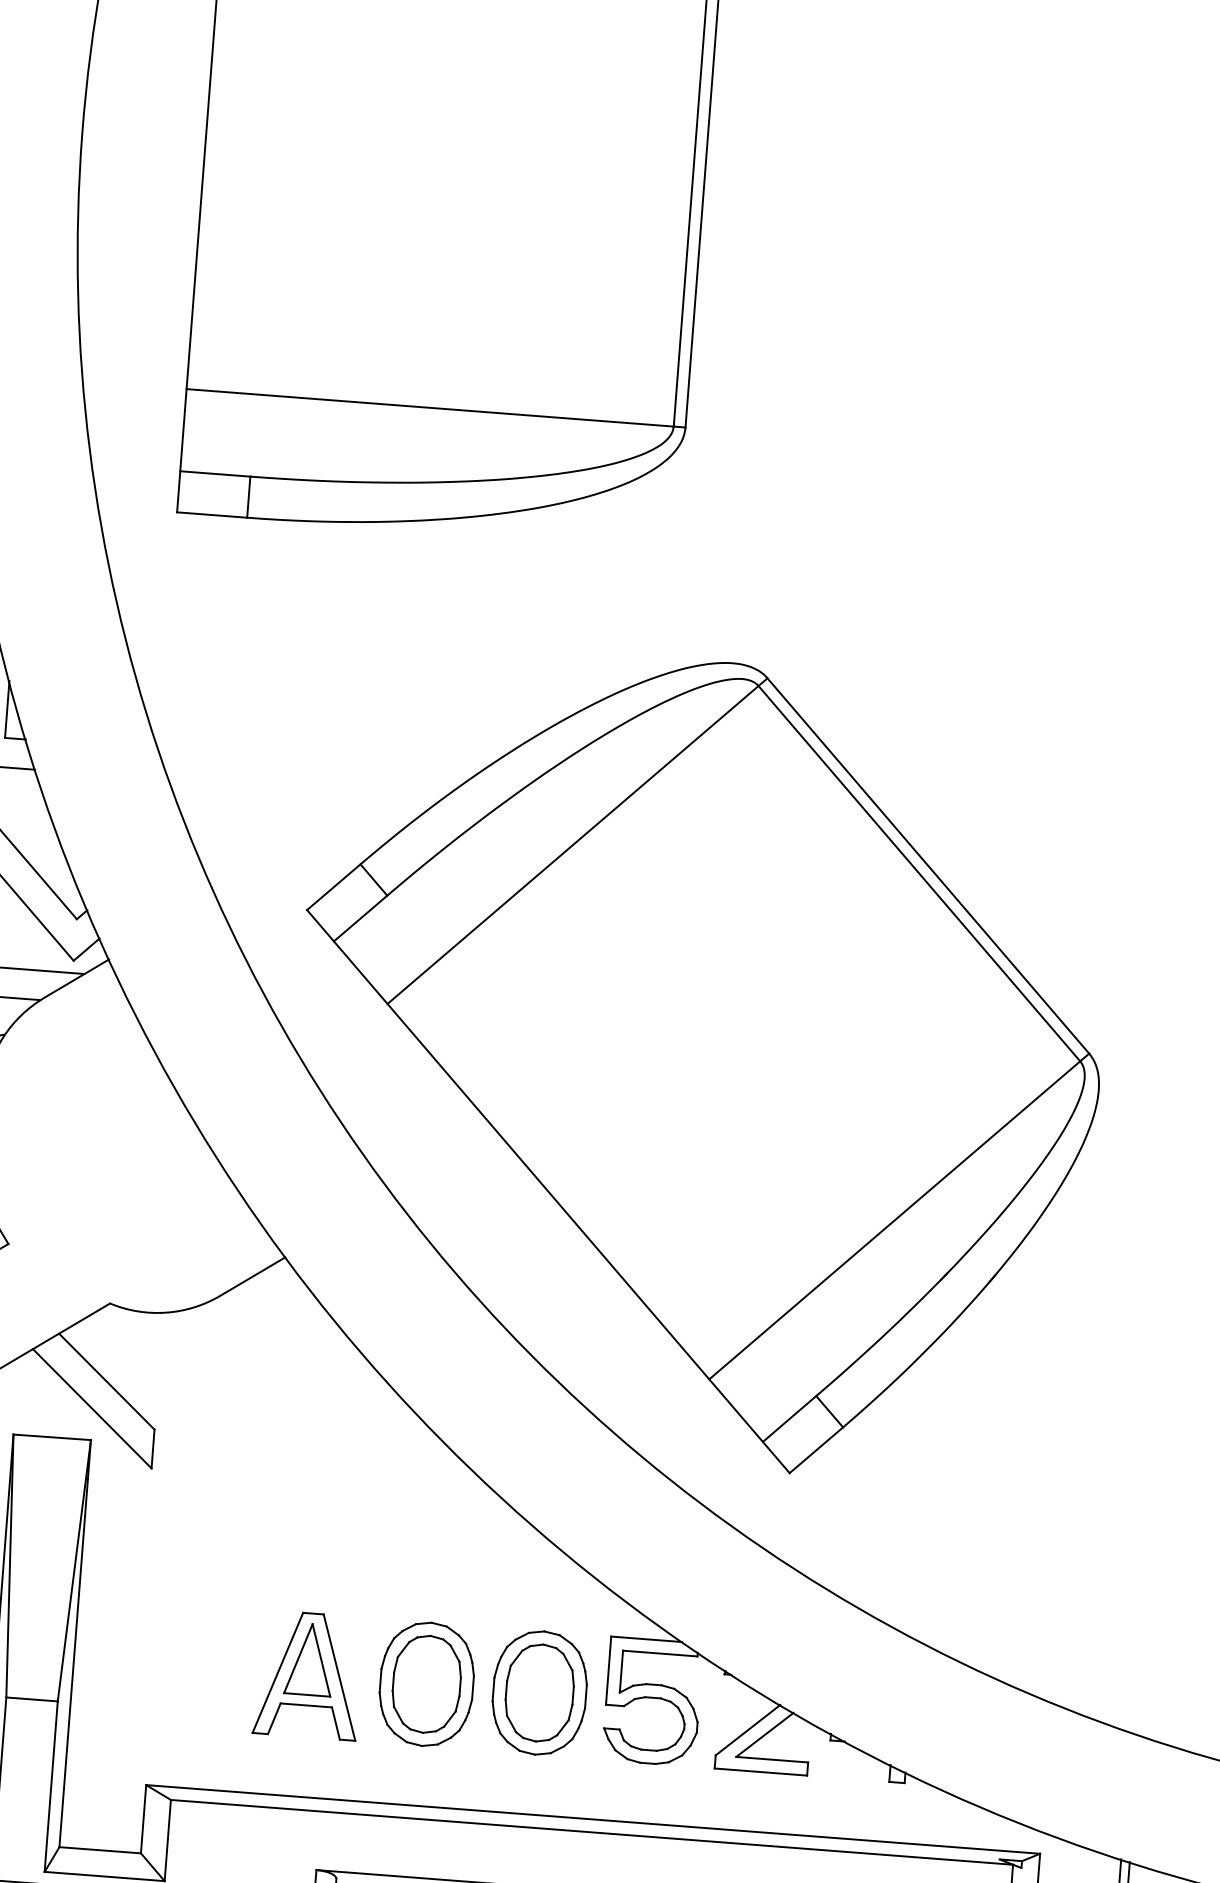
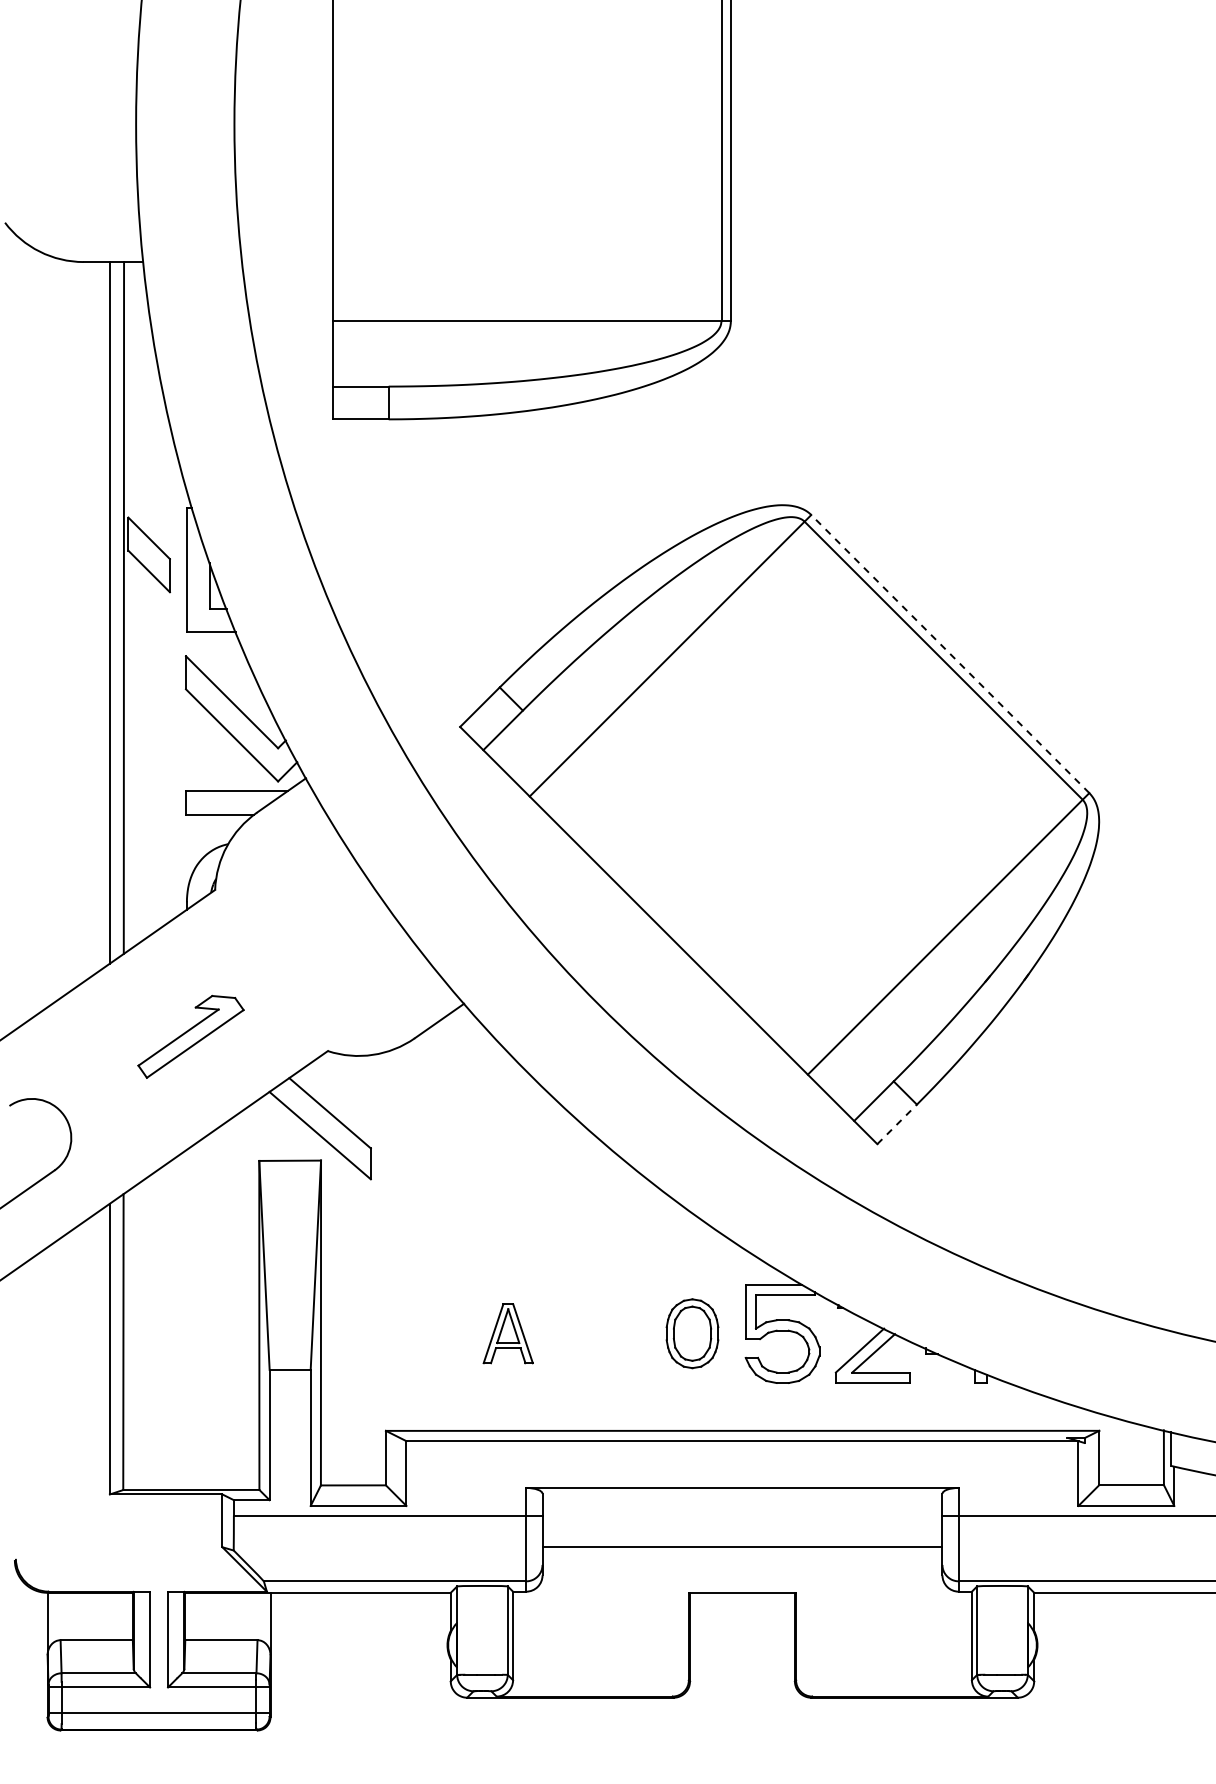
line: (928, 866) -> (950, 654), solid -> dashed
line: (816, 1450) -> (897, 1124), solid -> dashed
part: (309, 1674) -> (508, 1333), size x0.6
part: (426, 1683) -> (602, 1333), removed
part: (539, 1692) -> (692, 1333), size x0.7

